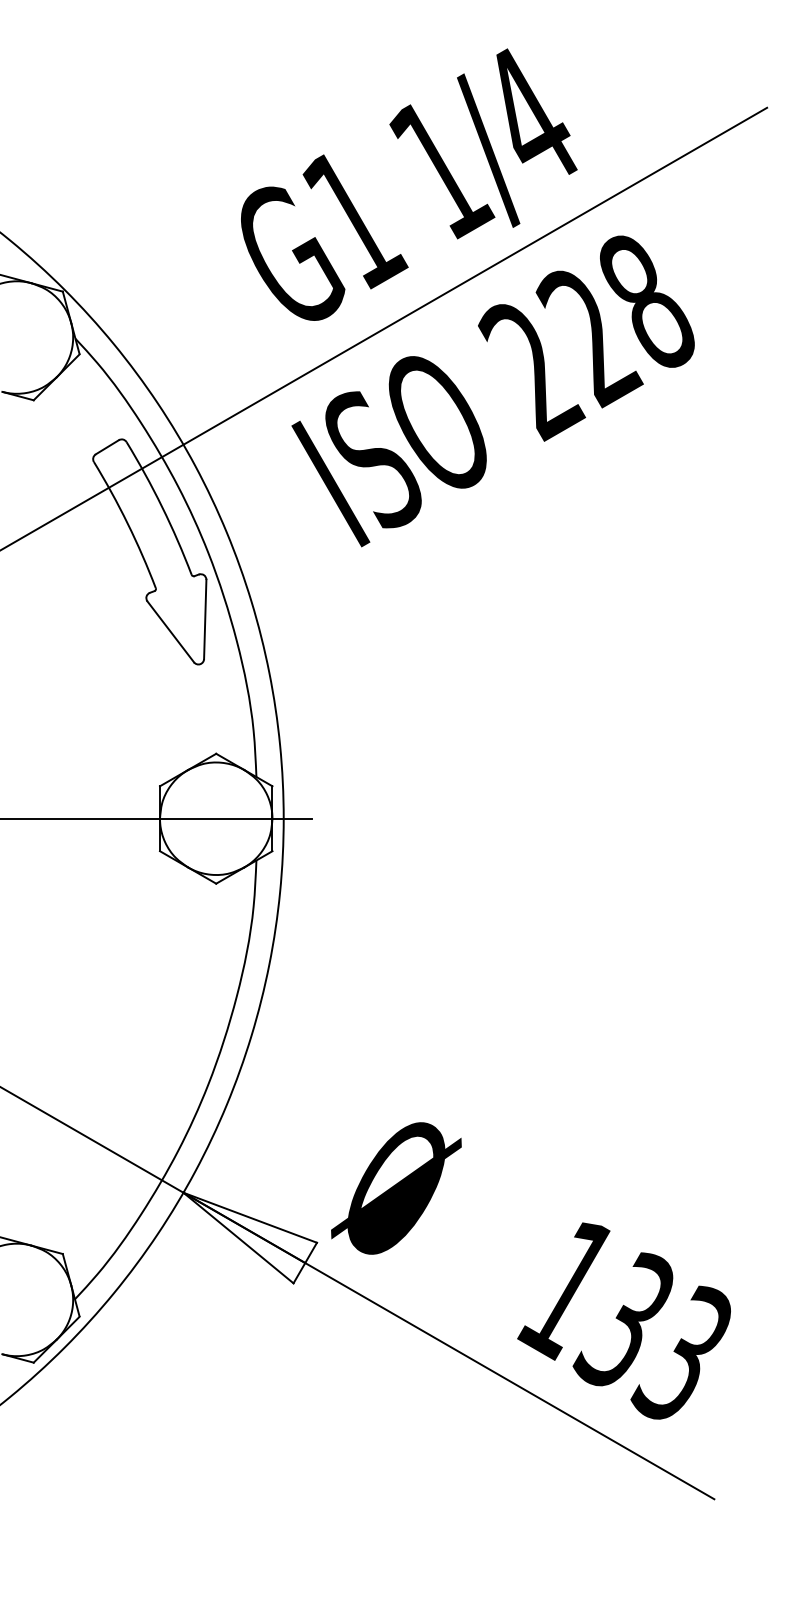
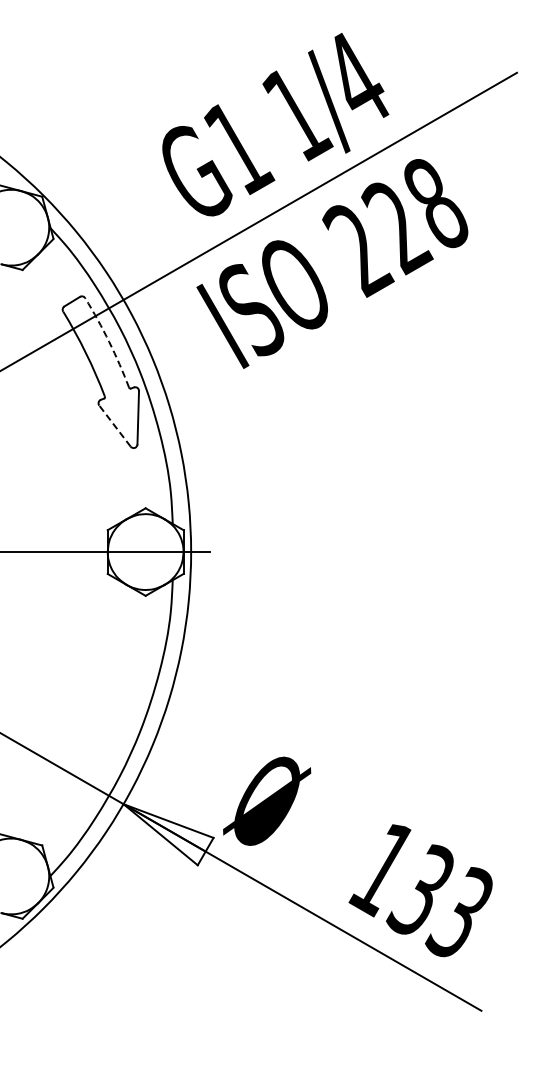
arc: (162, 506) -> (109, 341), solid -> dashed
line: (170, 632) -> (114, 426), solid -> dashed

